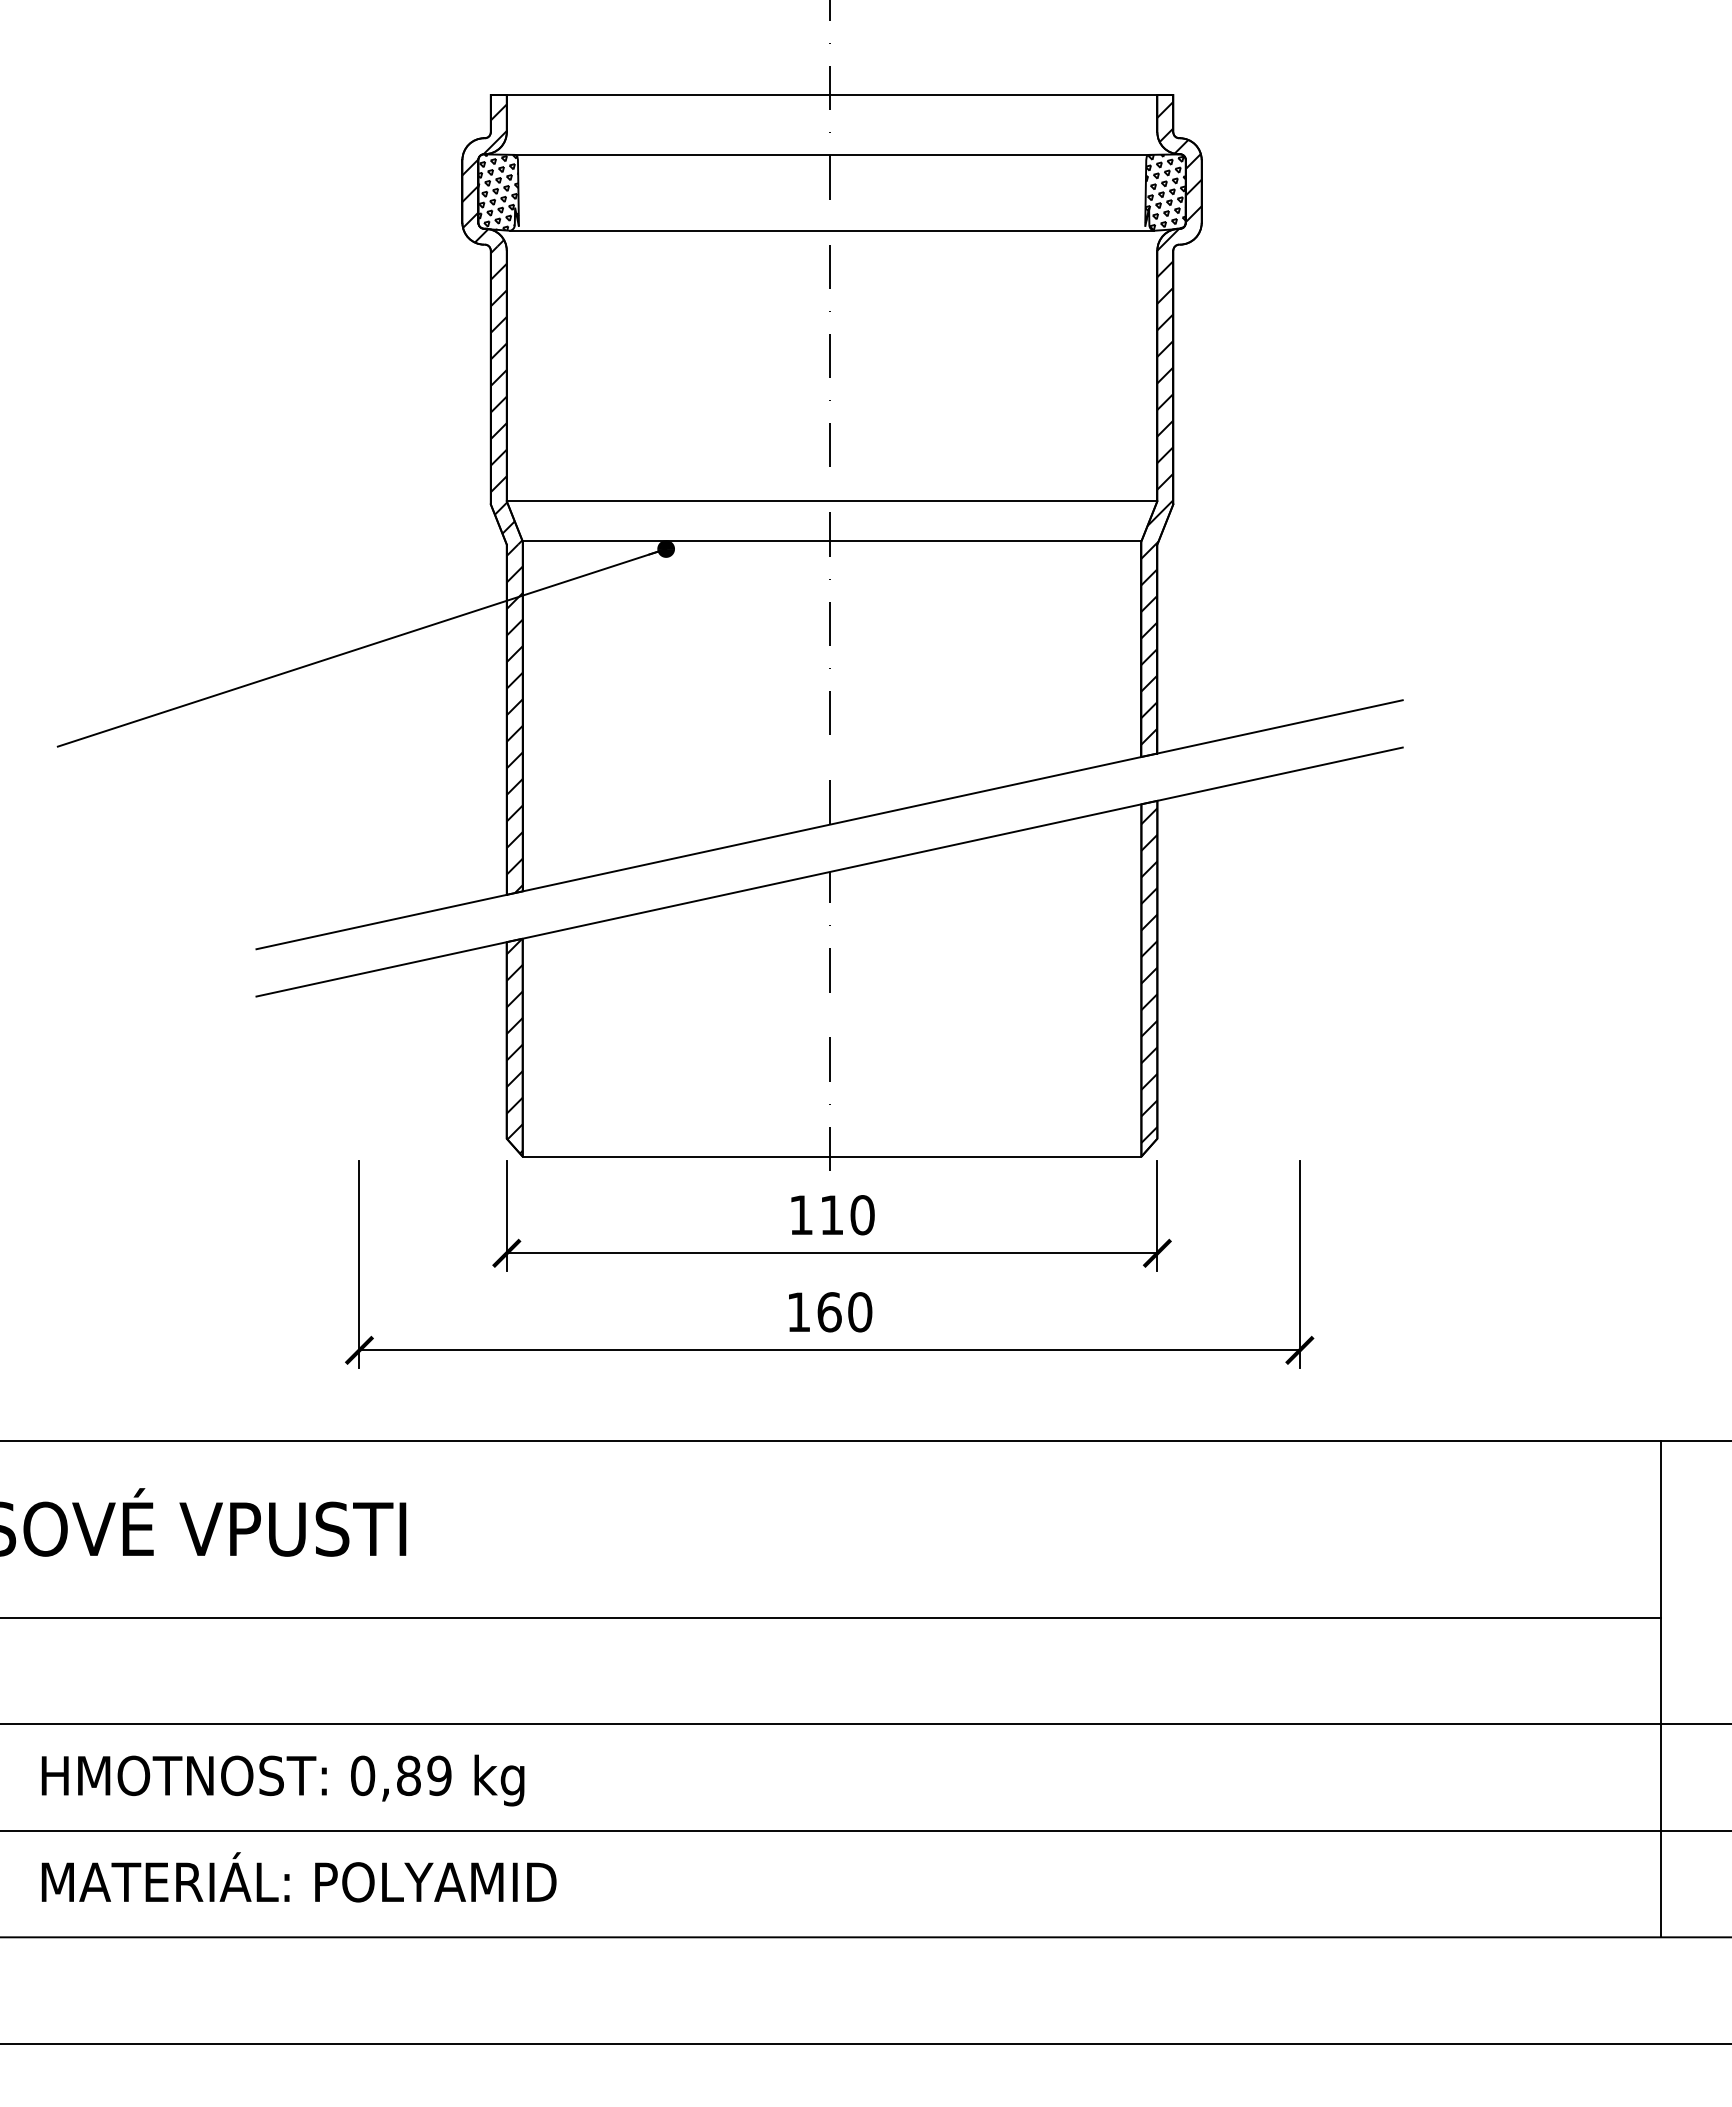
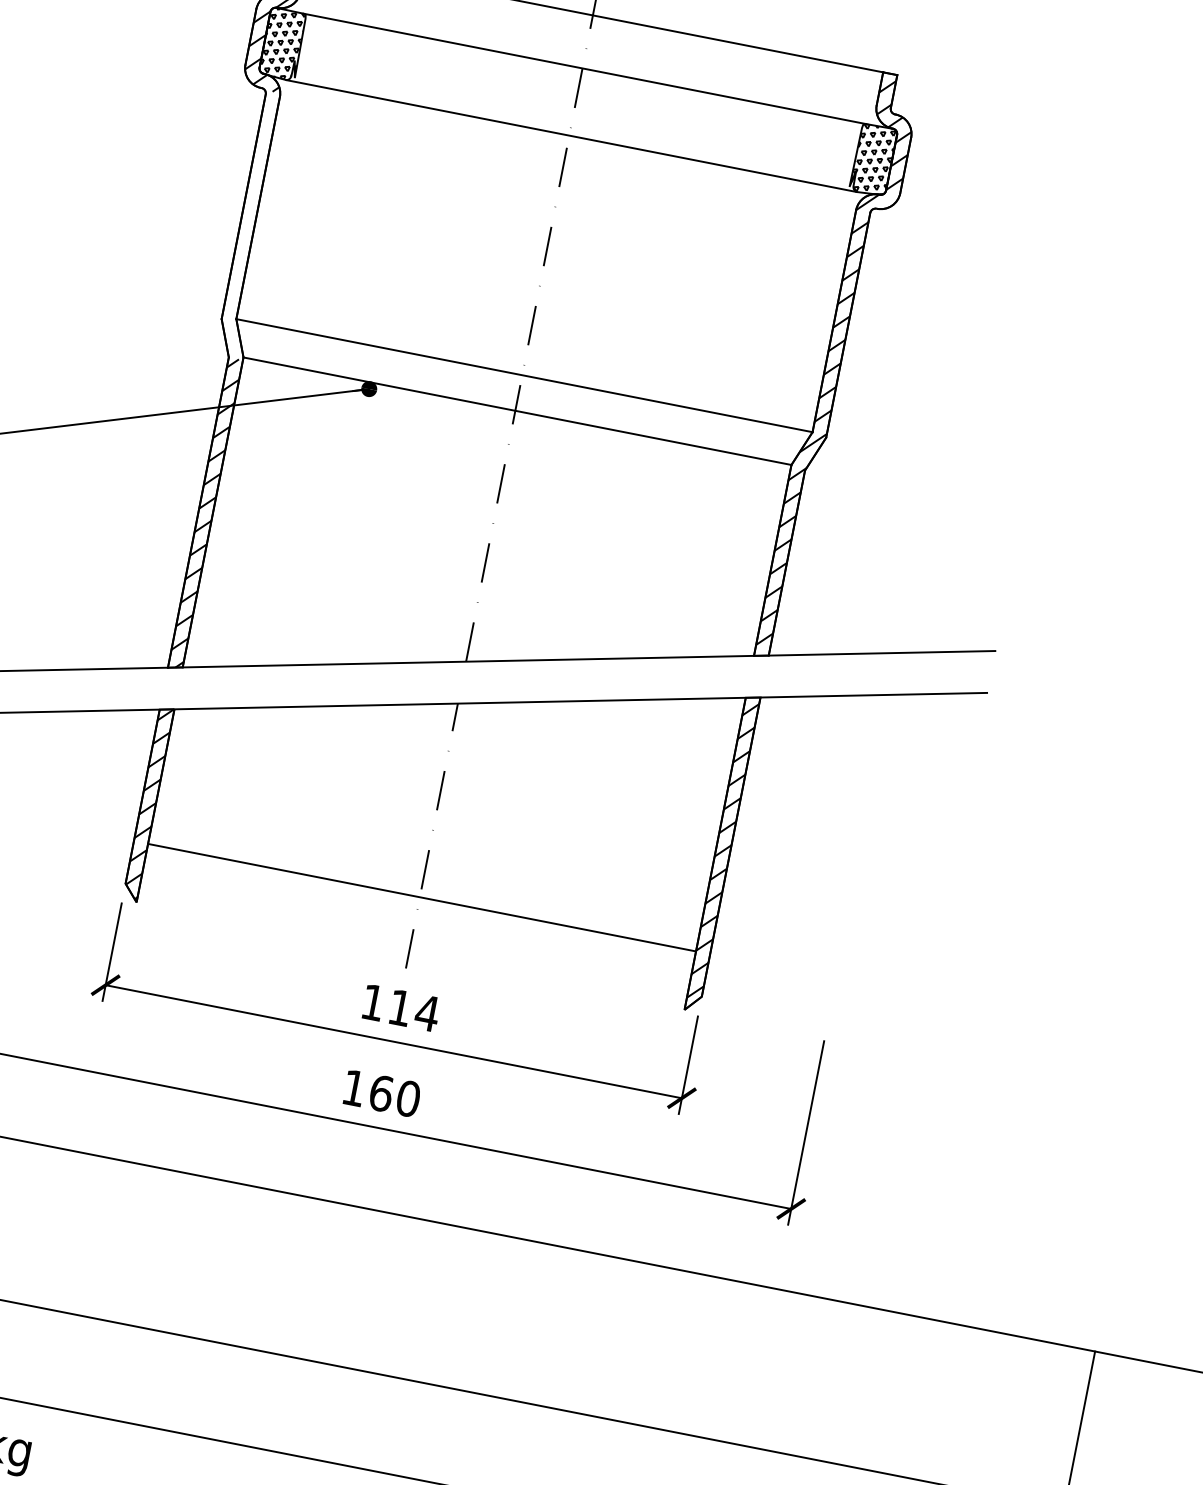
hatch: (506, 395) -> (254, 225), removed
line: (831, 1156) -> (421, 897), moved
text: (862, 1215) -> (427, 1013), 110 -> 114

